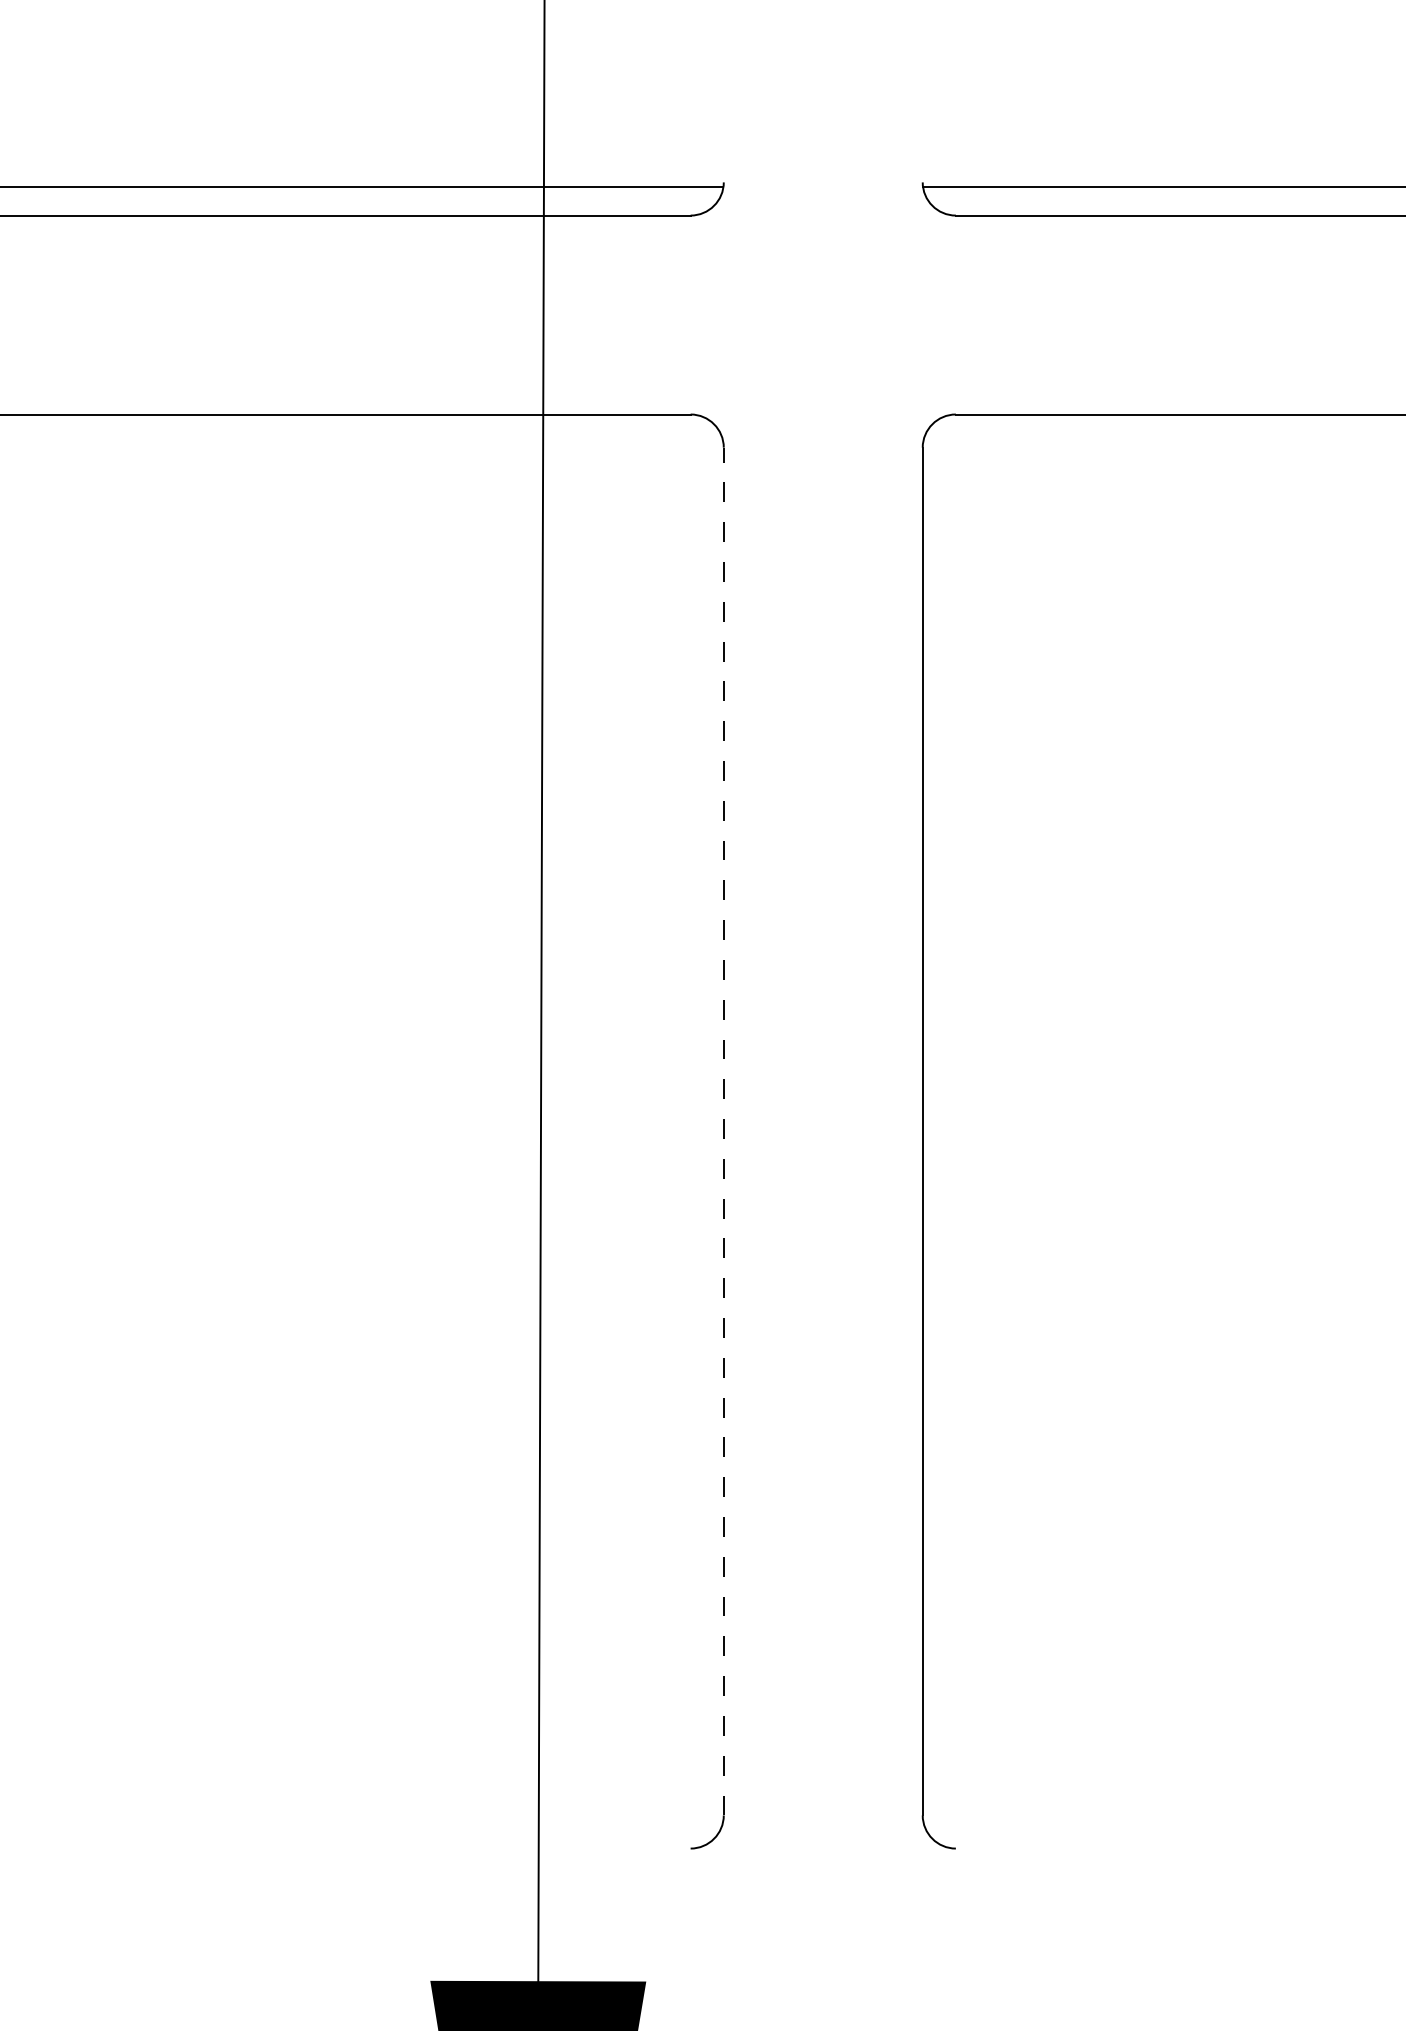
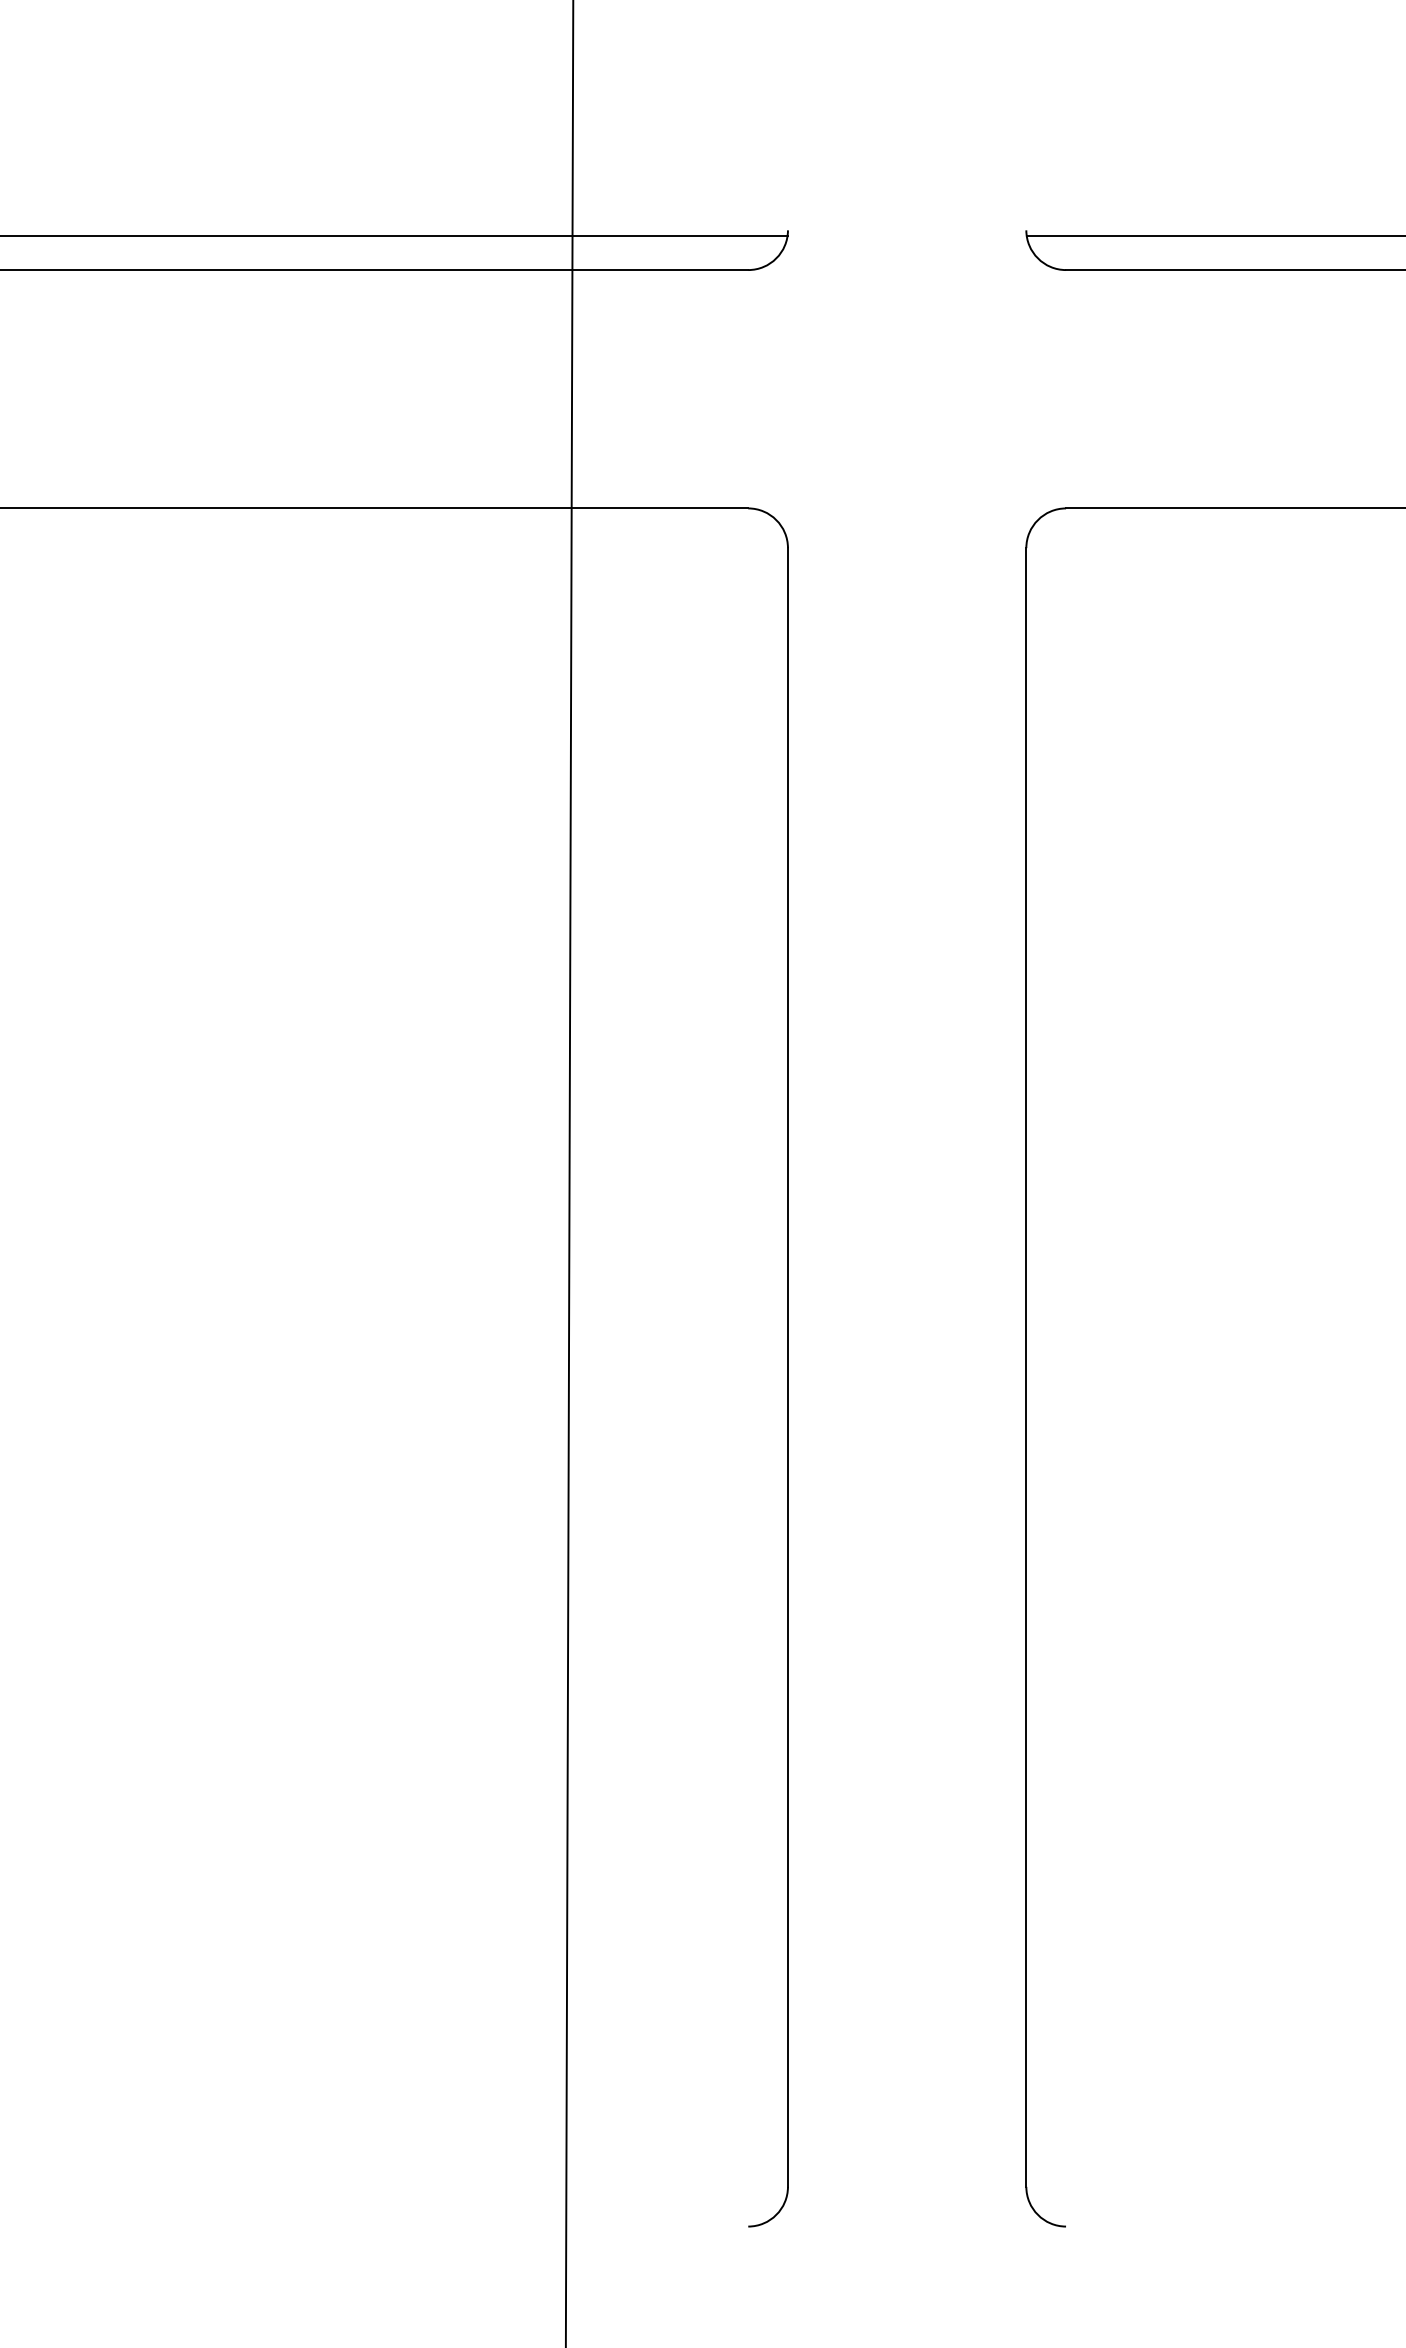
line: (723, 1131) -> (787, 1367), dashed -> solid

